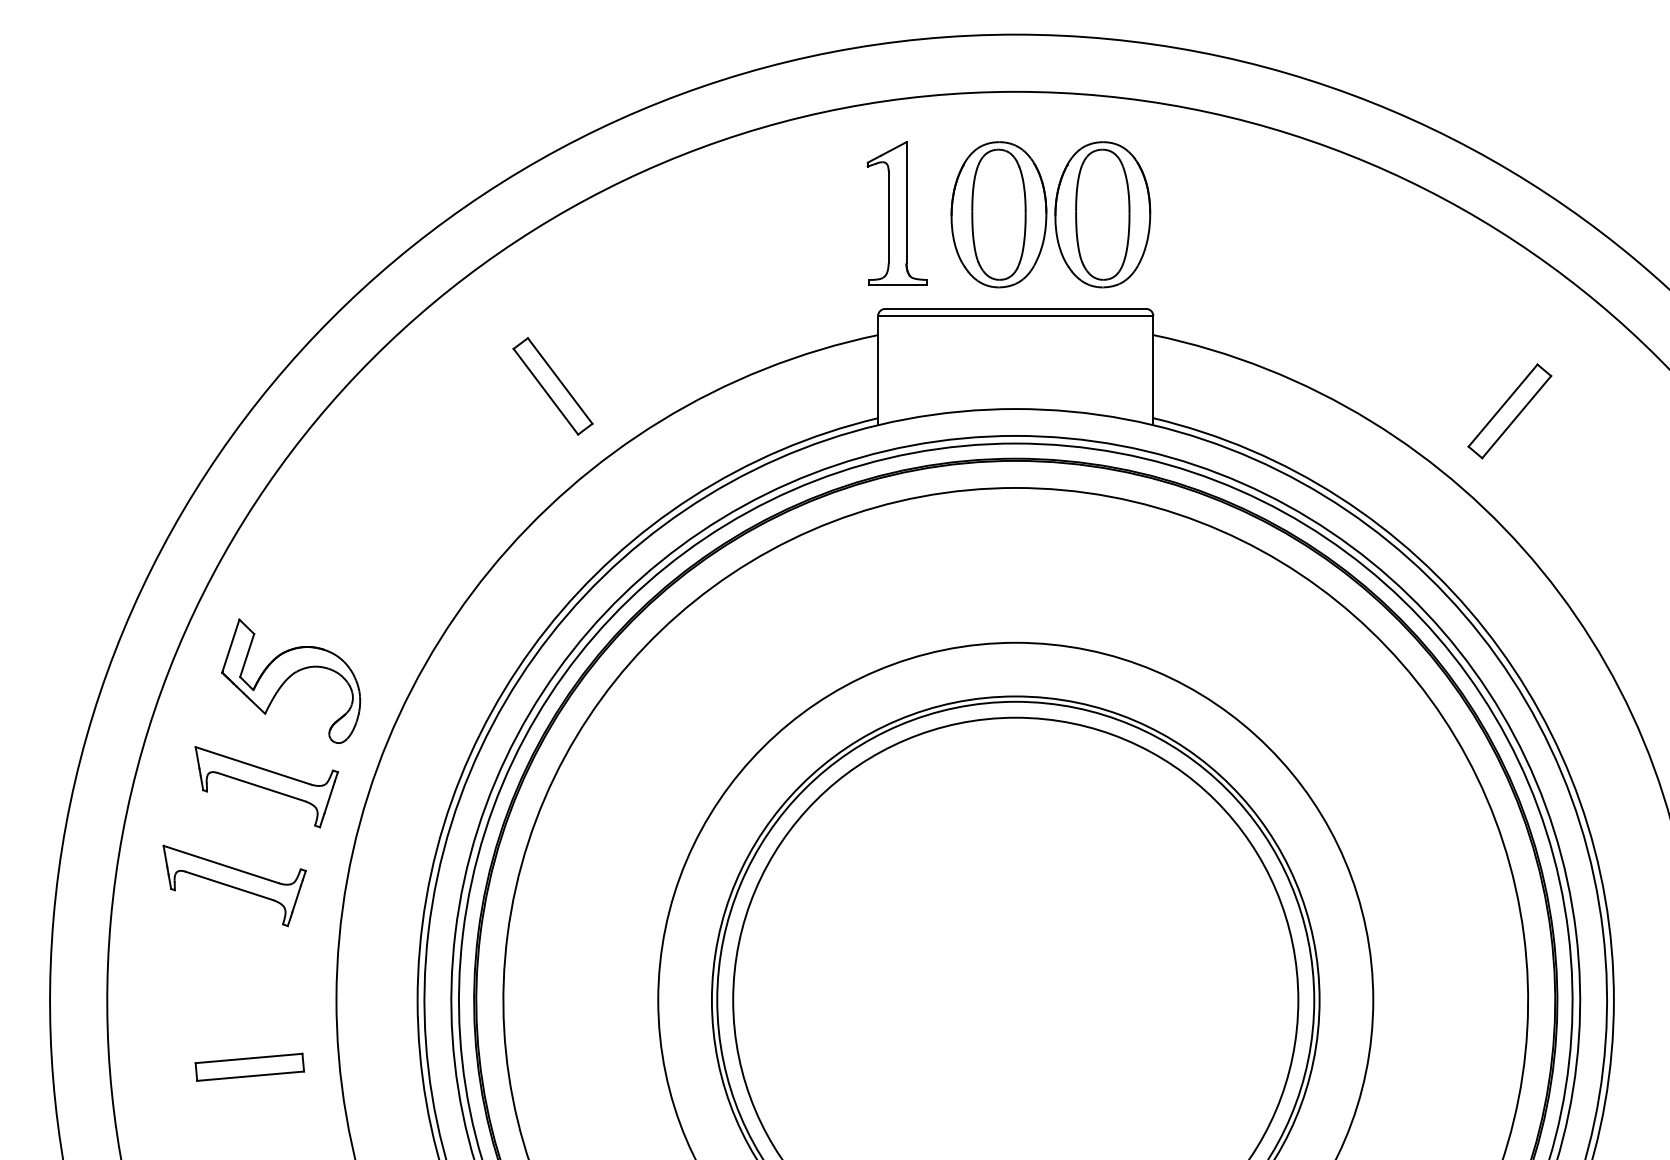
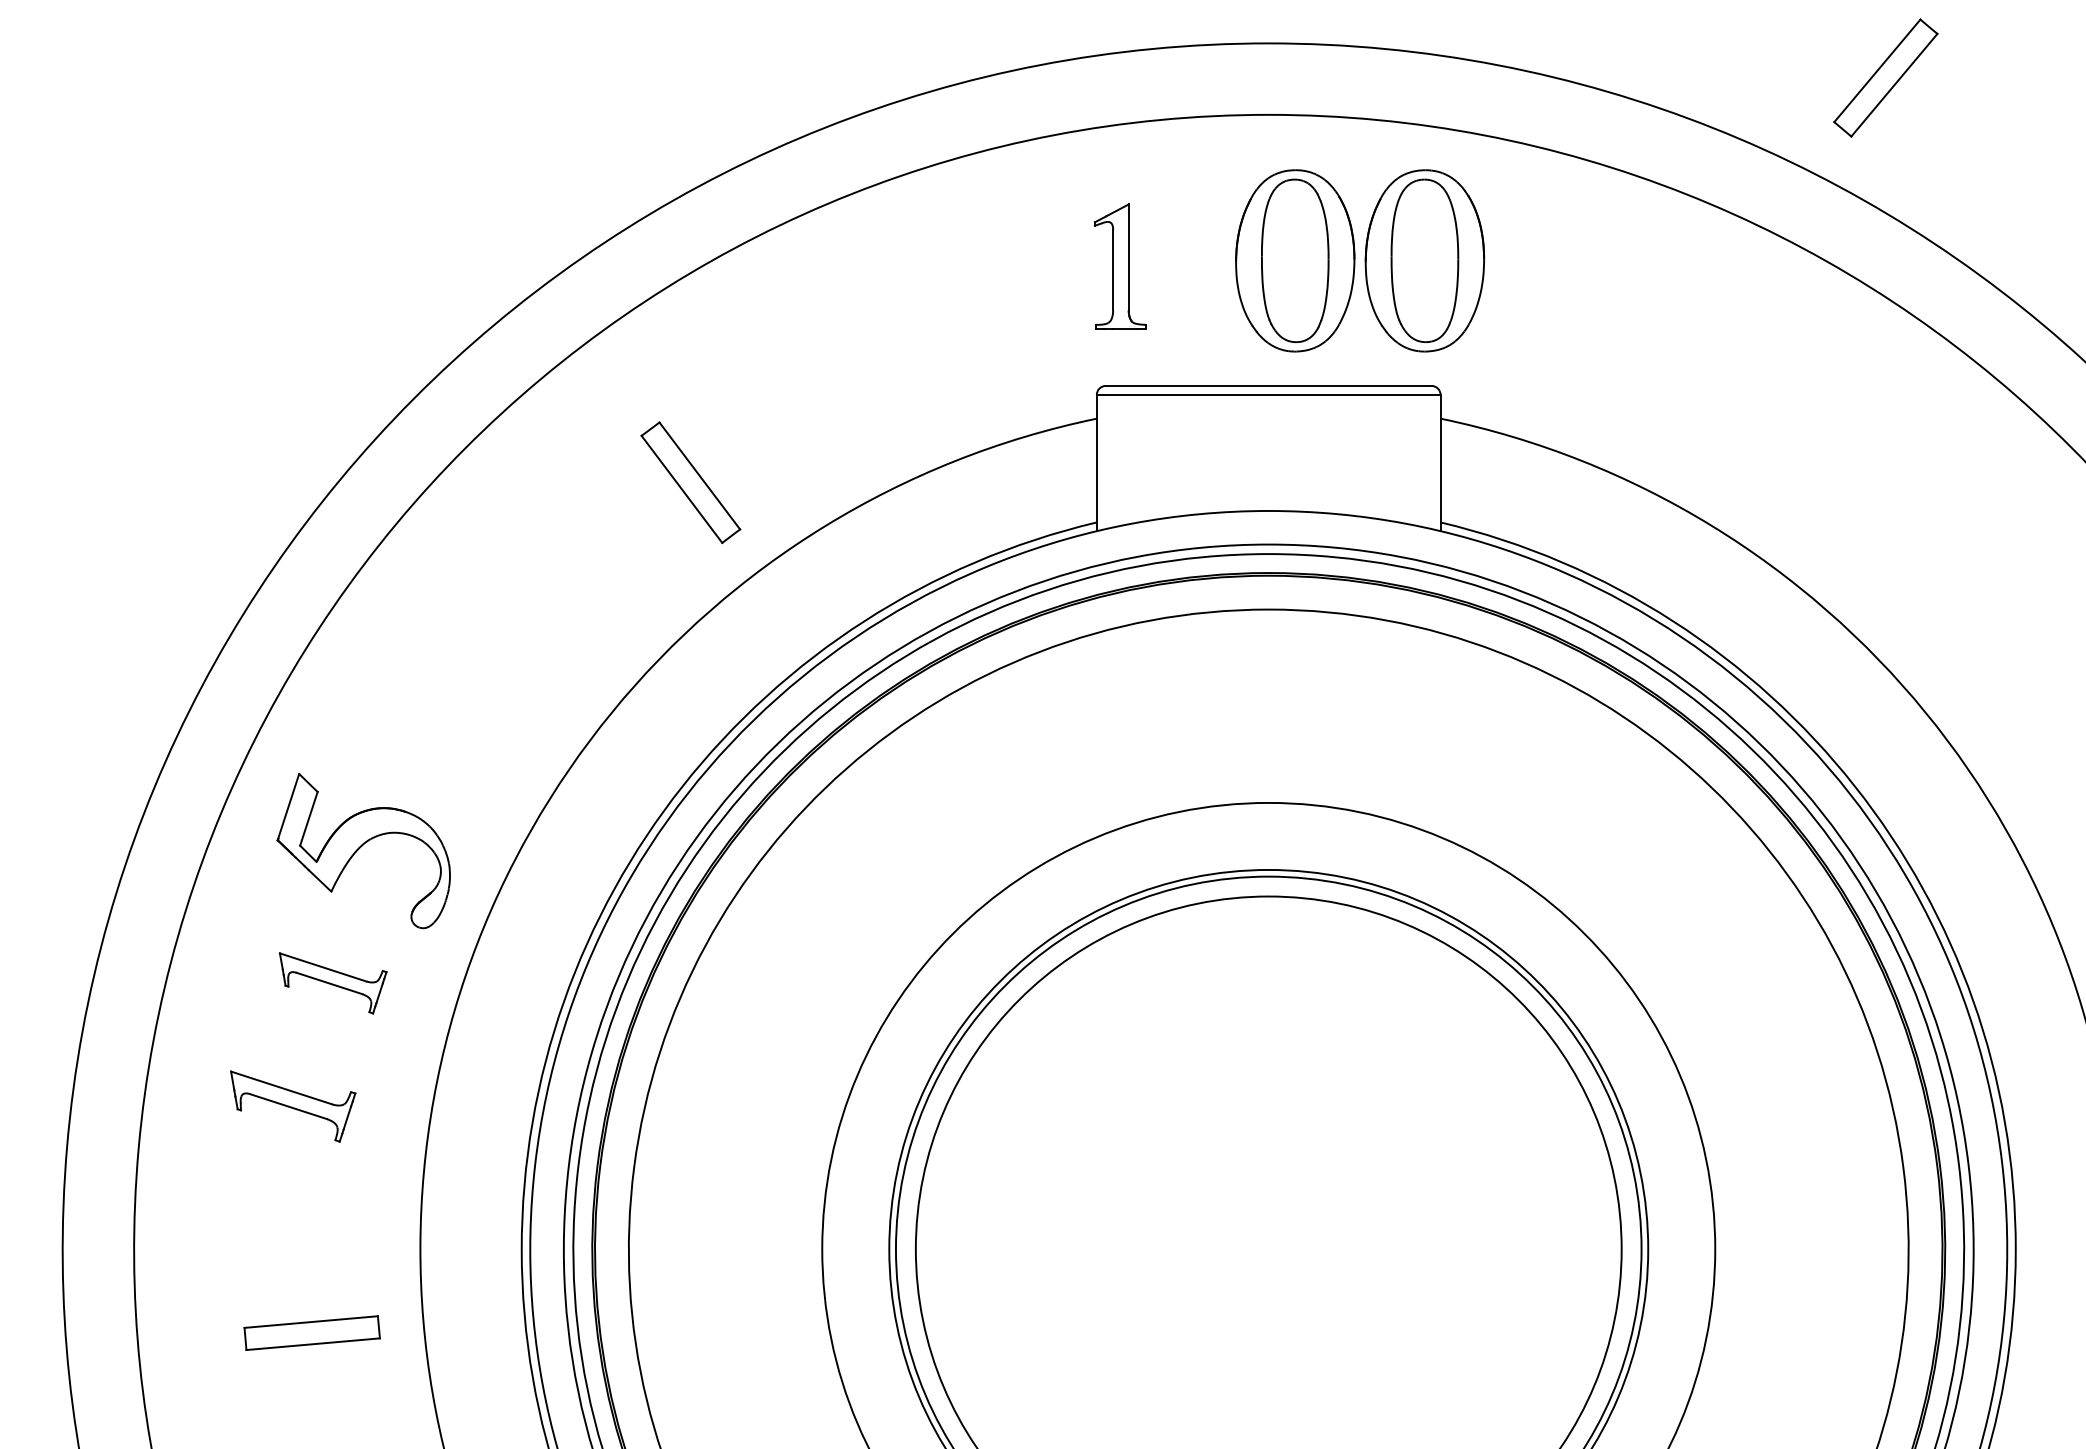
part: (896, 213) -> (1119, 266), size x0.7
part: (1050, 214) -> (1359, 260), moved
part: (1509, 411) -> (1885, 78), moved
part: (266, 787) -> (333, 983), size x0.6
part: (234, 885) -> (293, 1106), size x0.7

